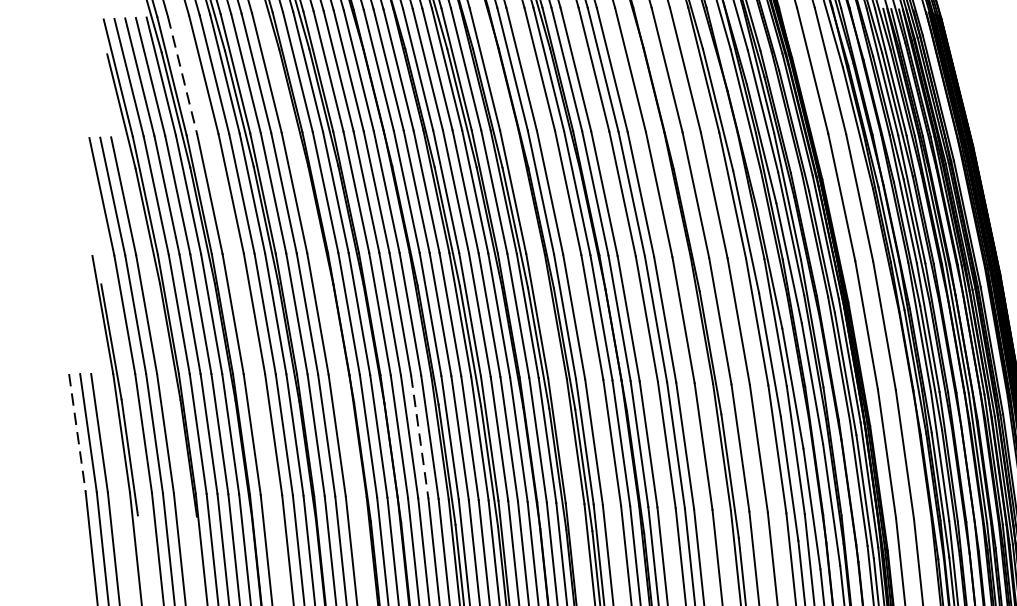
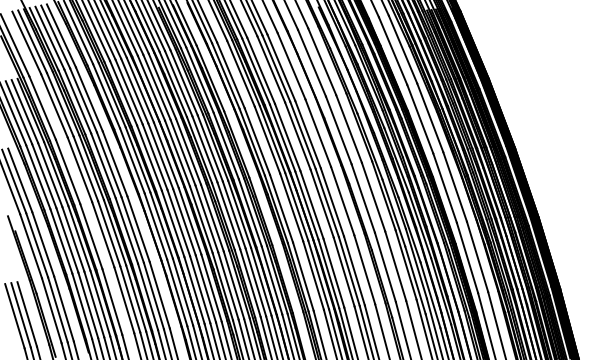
line: (182, 76) -> (42, 108), dashed -> solid
line: (76, 433) -> (14, 316), dashed -> solid
line: (420, 438) -> (206, 289), dashed -> solid

